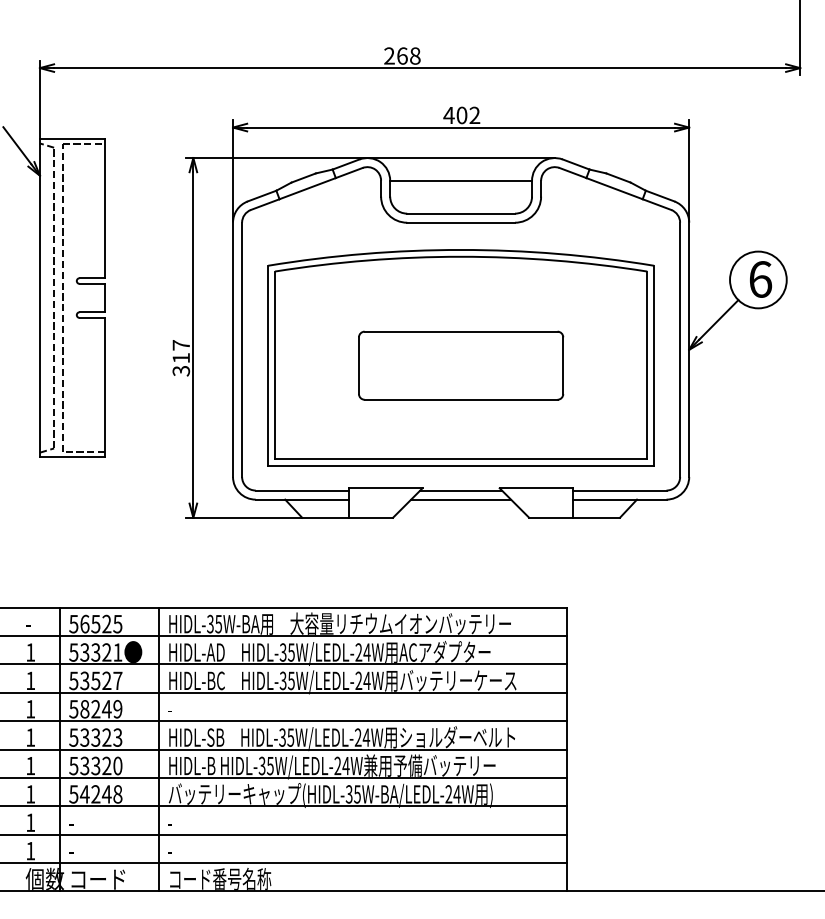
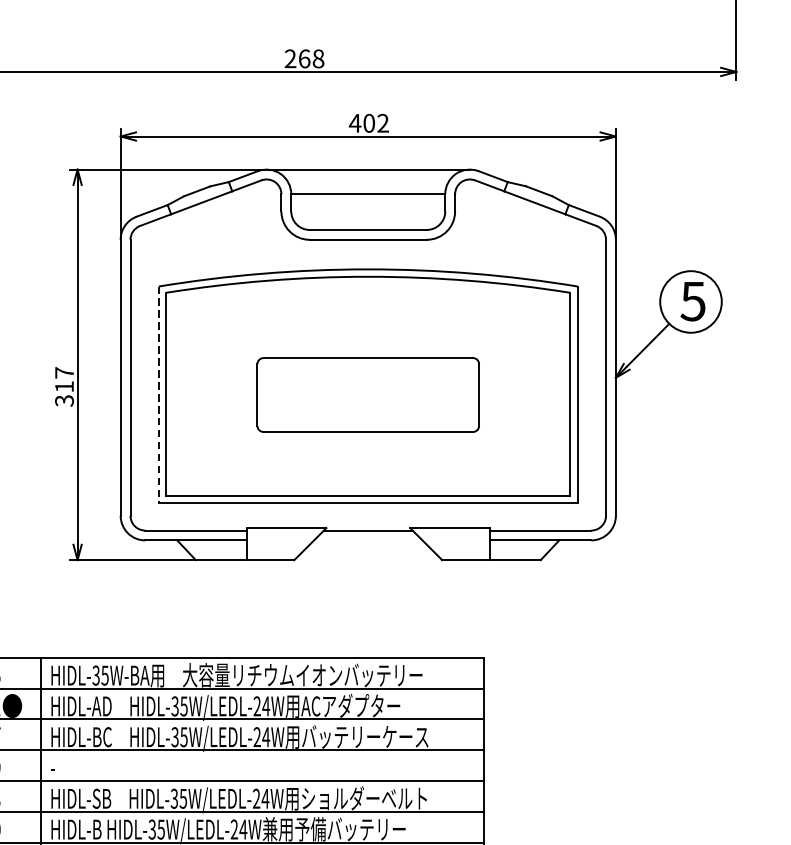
text: (760, 279) -> (693, 301), 6 -> 5
line: (268, 365) -> (159, 394), solid -> dashed
line: (461, 499) -> (368, 540), removed

